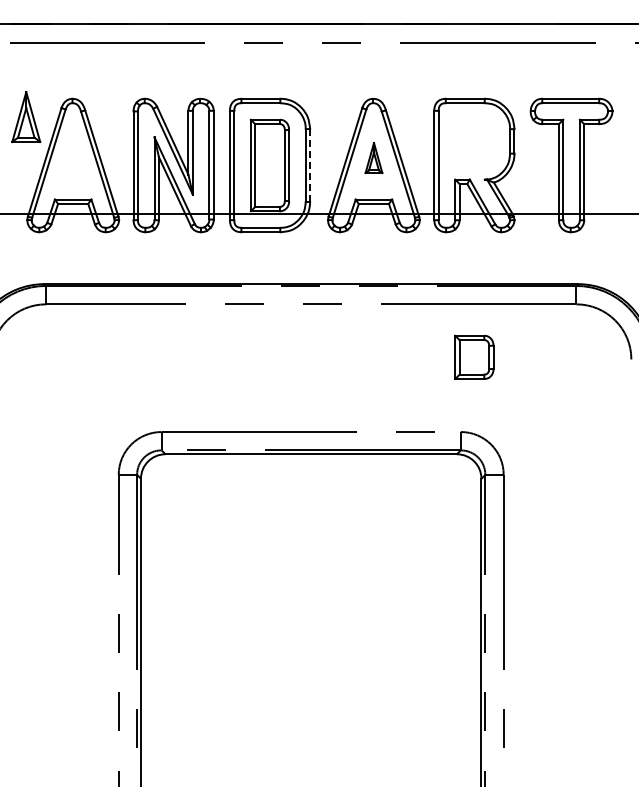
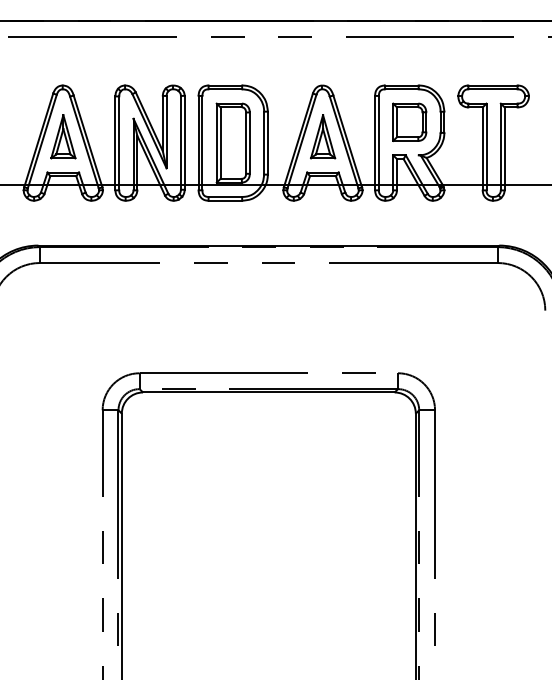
part: (26, 117) -> (63, 137), moved
part: (373, 157) -> (322, 136), size x1.67
line: (310, 165) -> (268, 143), dashed -> solid
part: (474, 357) -> (409, 122), moved

